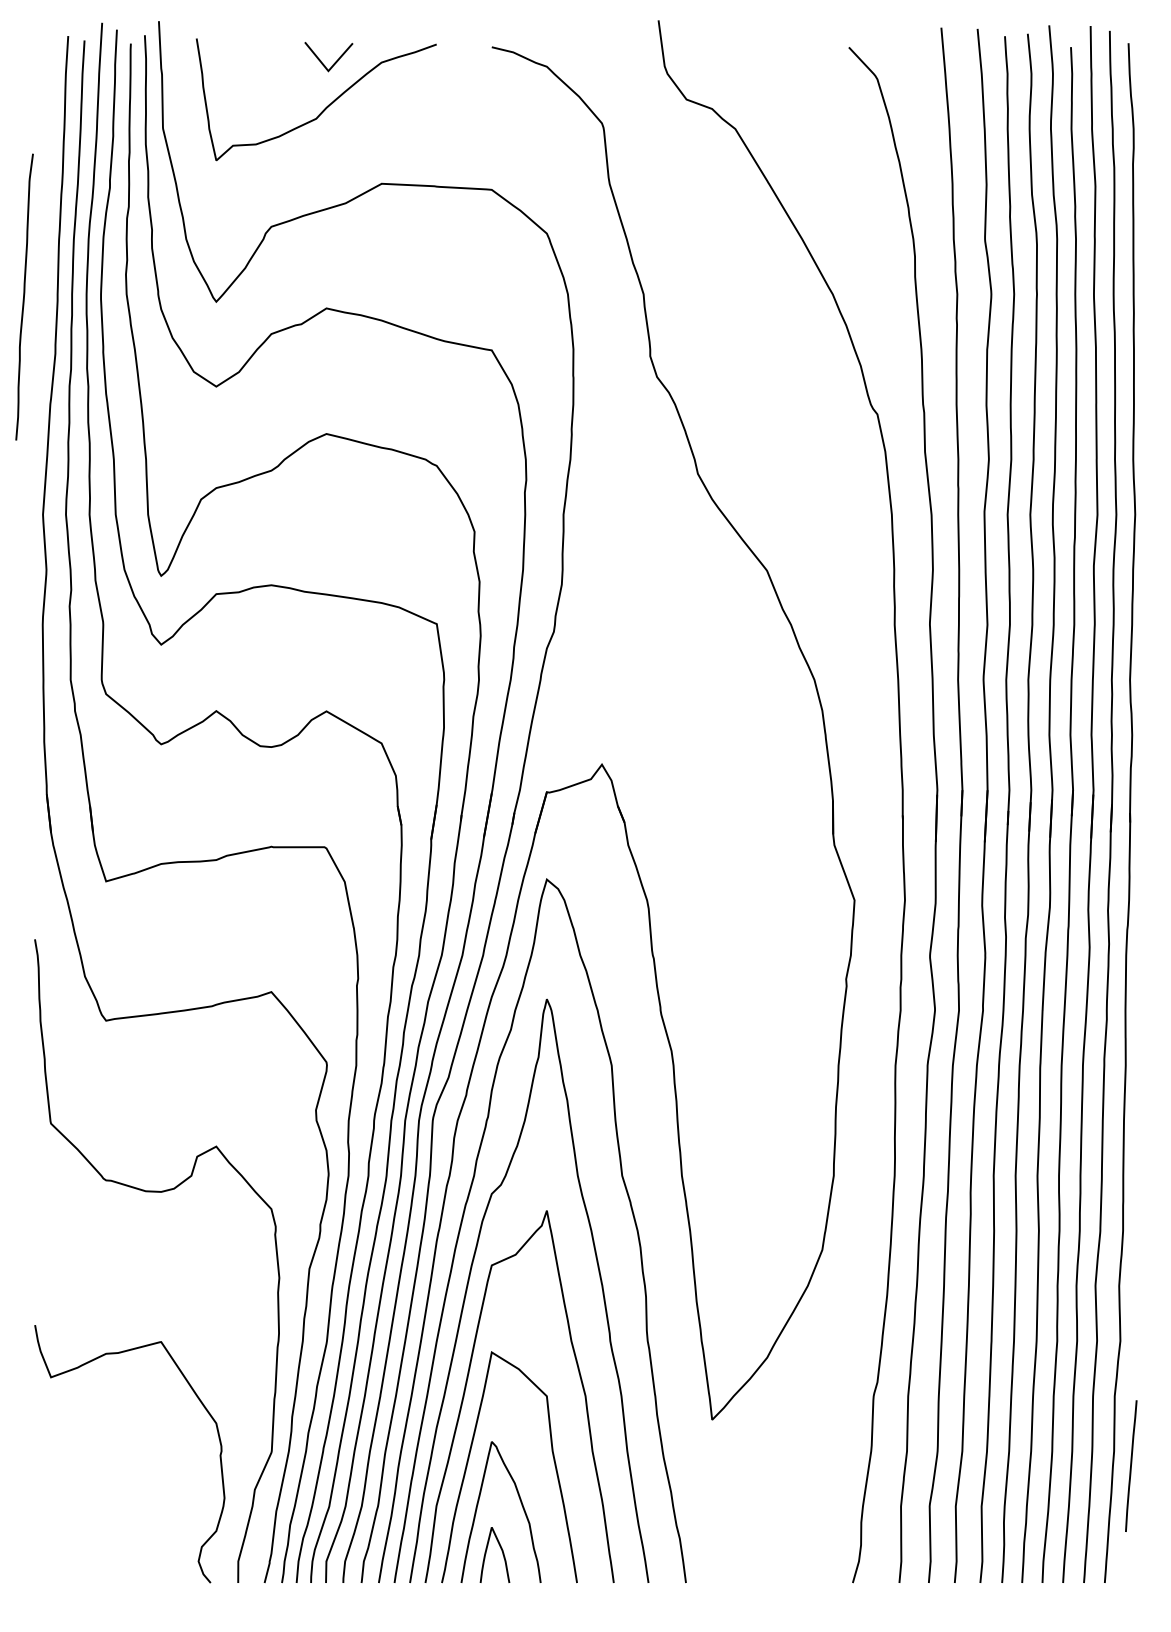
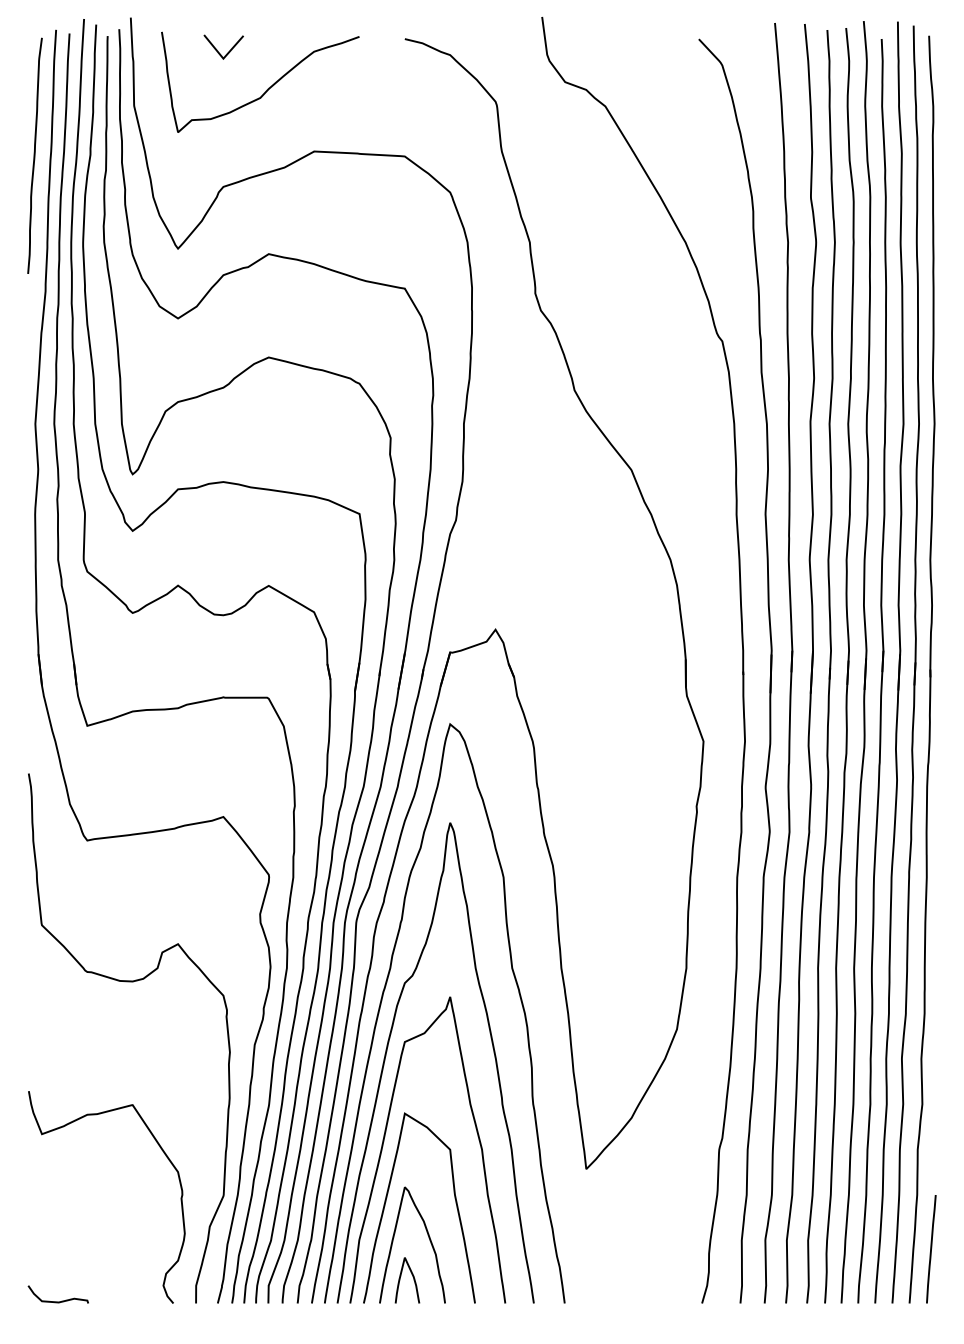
line: (321, 60) -> (217, 49), moved
curve: (24, 296) -> (34, 155), moved
line: (1131, 1465) -> (931, 1248), moved
curve: (71, 1580) -> (58, 1301), added

